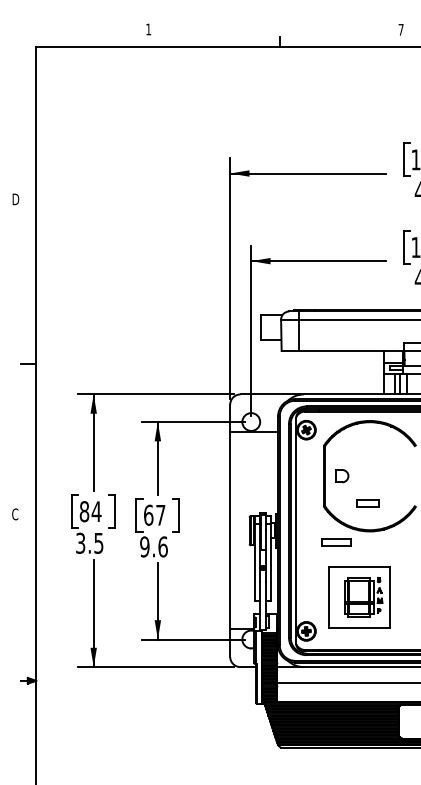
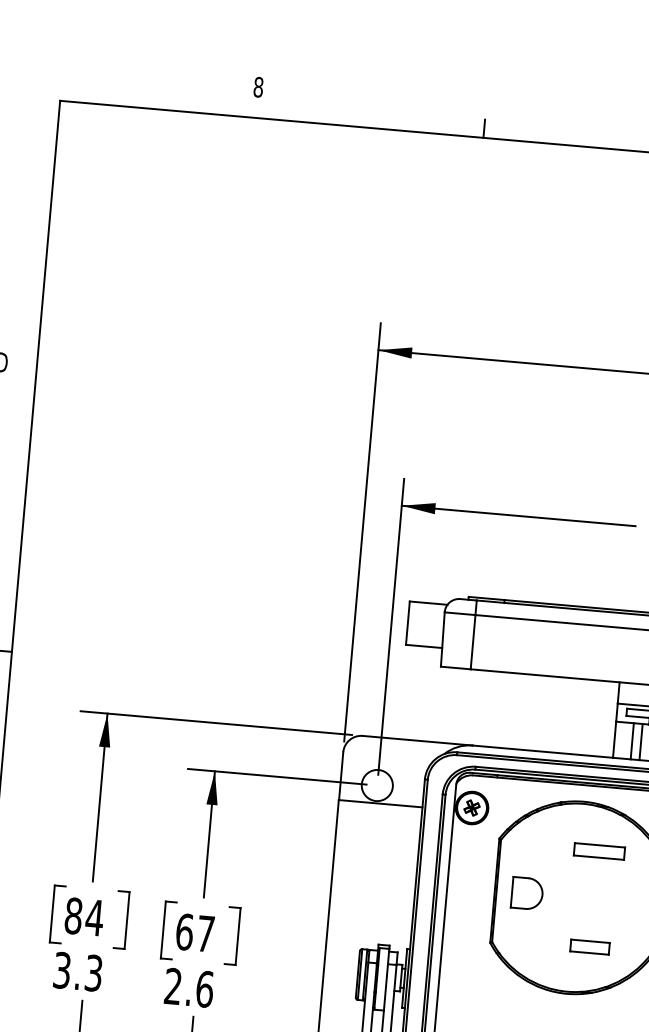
text: (148, 29) -> (258, 87), 1 -> 8
part: (342, 475) -> (527, 892), size x1.43
part: (367, 503) -> (589, 946), moved
text: (98, 542) -> (93, 971), 3.5 -> 3.3
part: (336, 542) -> (599, 851), moved
text: (144, 546) -> (172, 985), 9.6 -> 2.6

